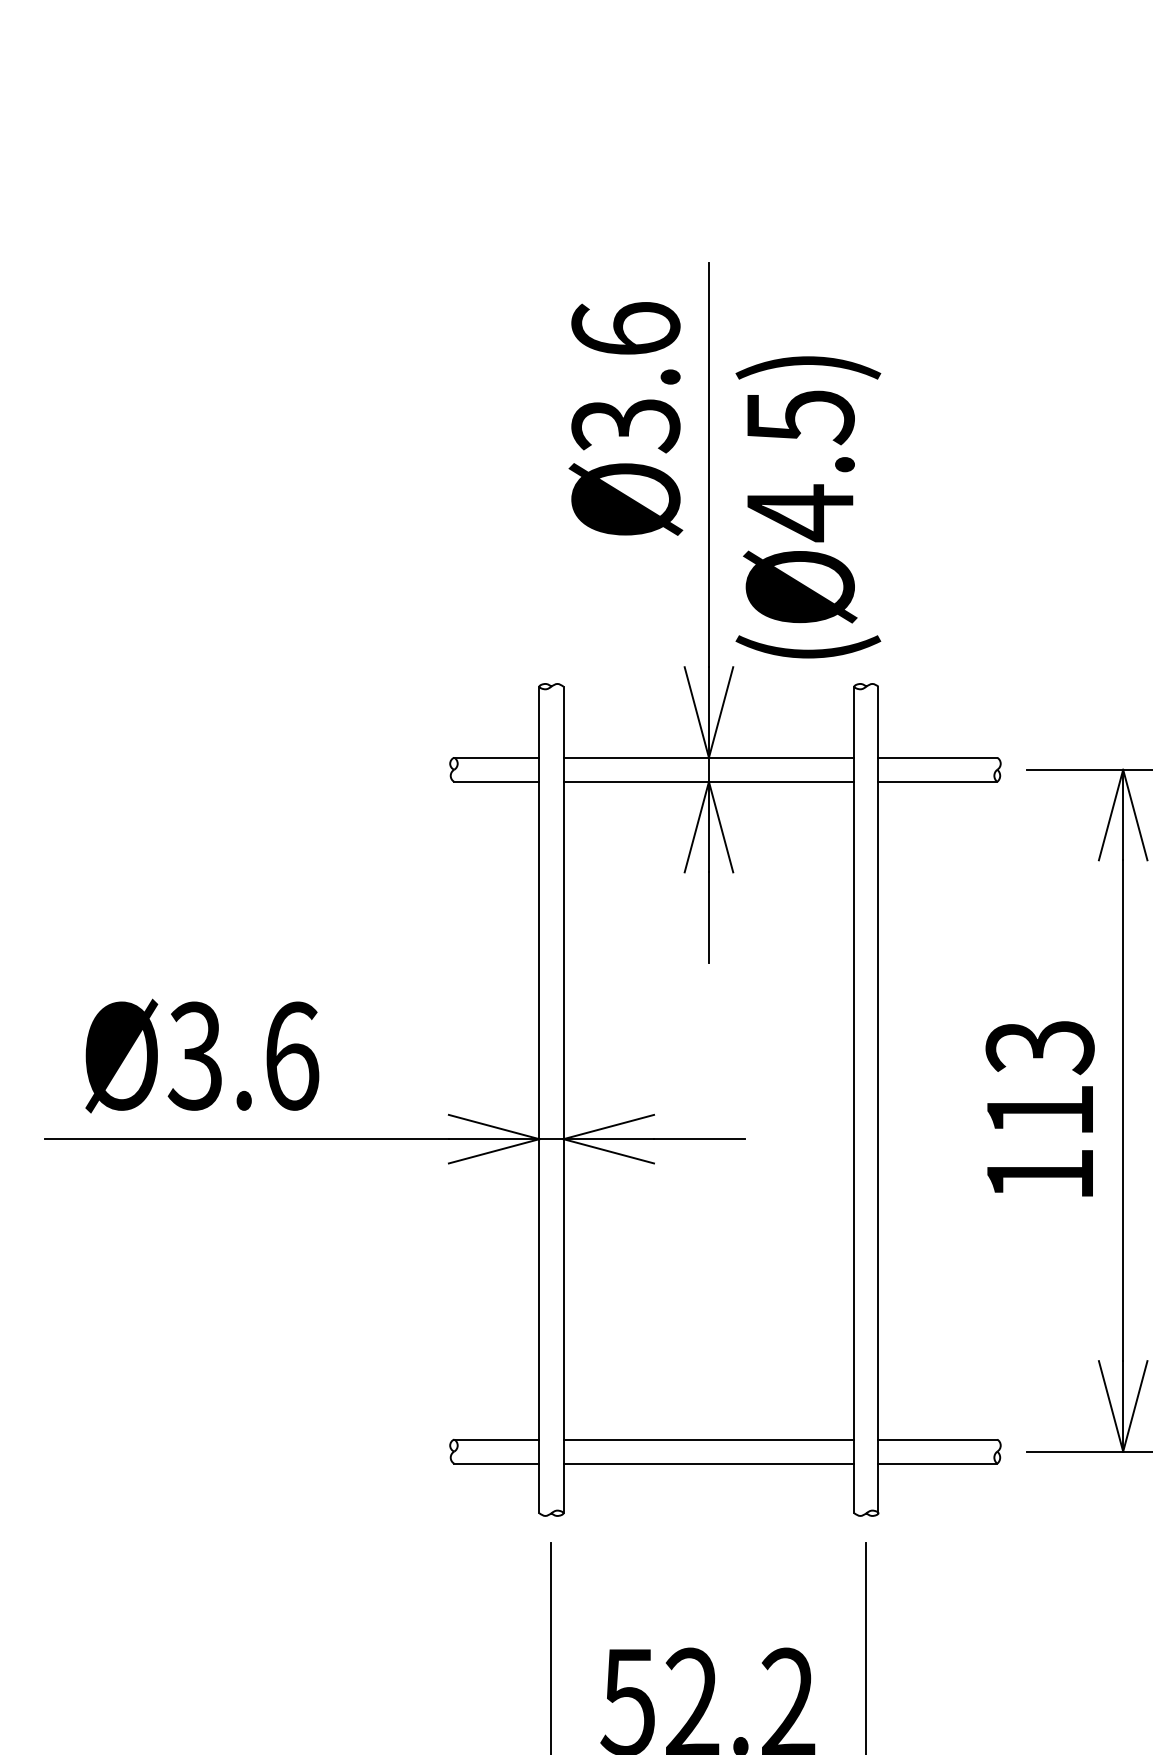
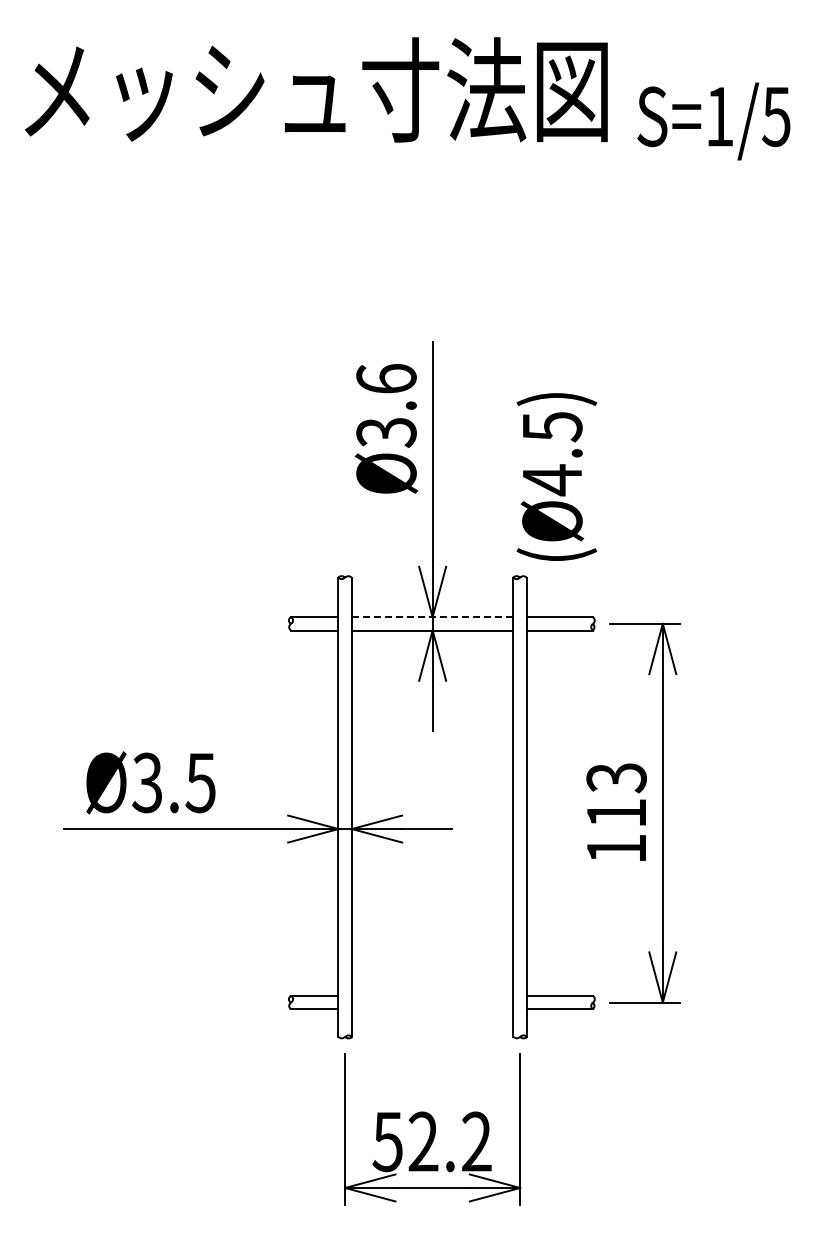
text: (807, 506) -> (556, 476), moved
line: (708, 758) -> (432, 617), solid -> dashed
text: (291, 1055) -> (200, 782), Ø3.6 -> Ø3.5
line: (708, 1438) -> (432, 995), removed
line: (708, 1463) -> (432, 1009), removed

